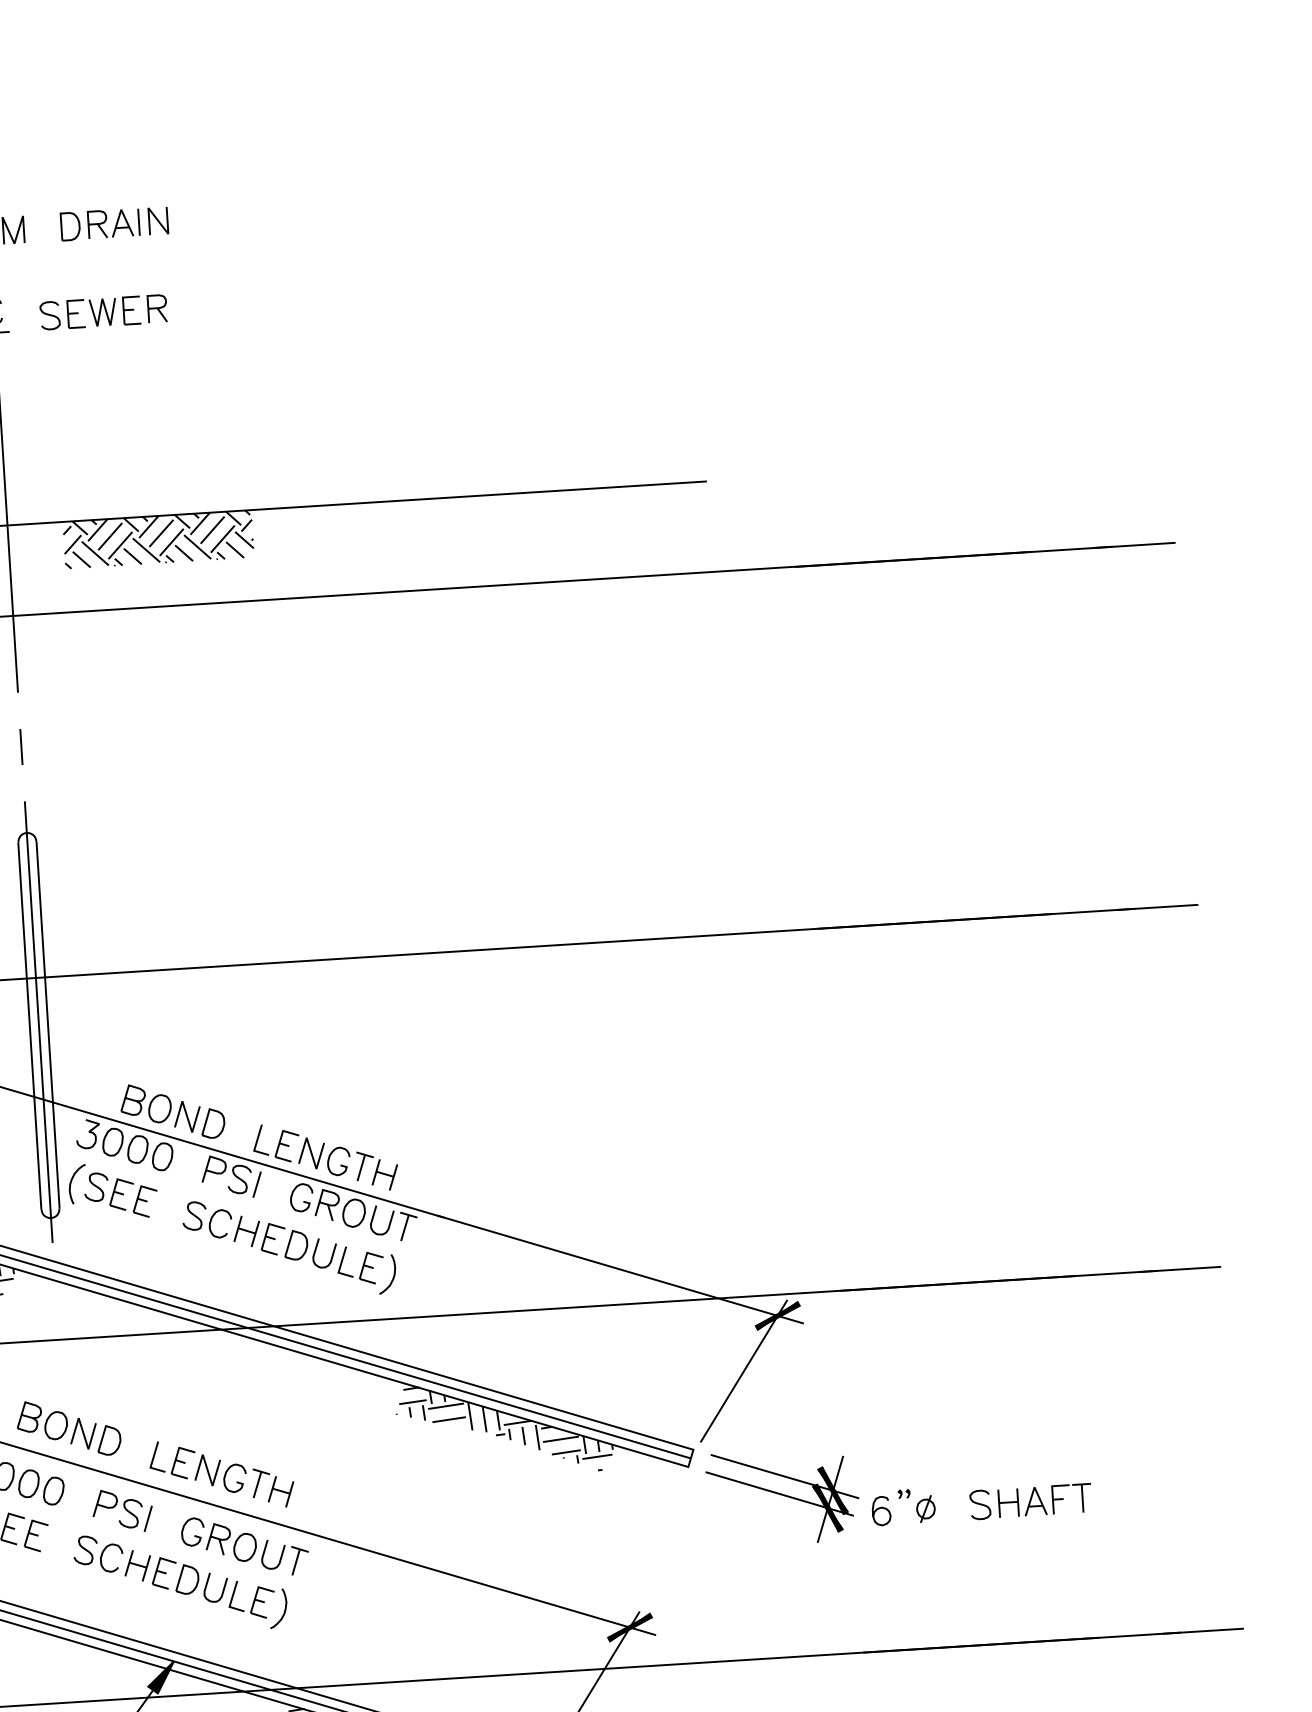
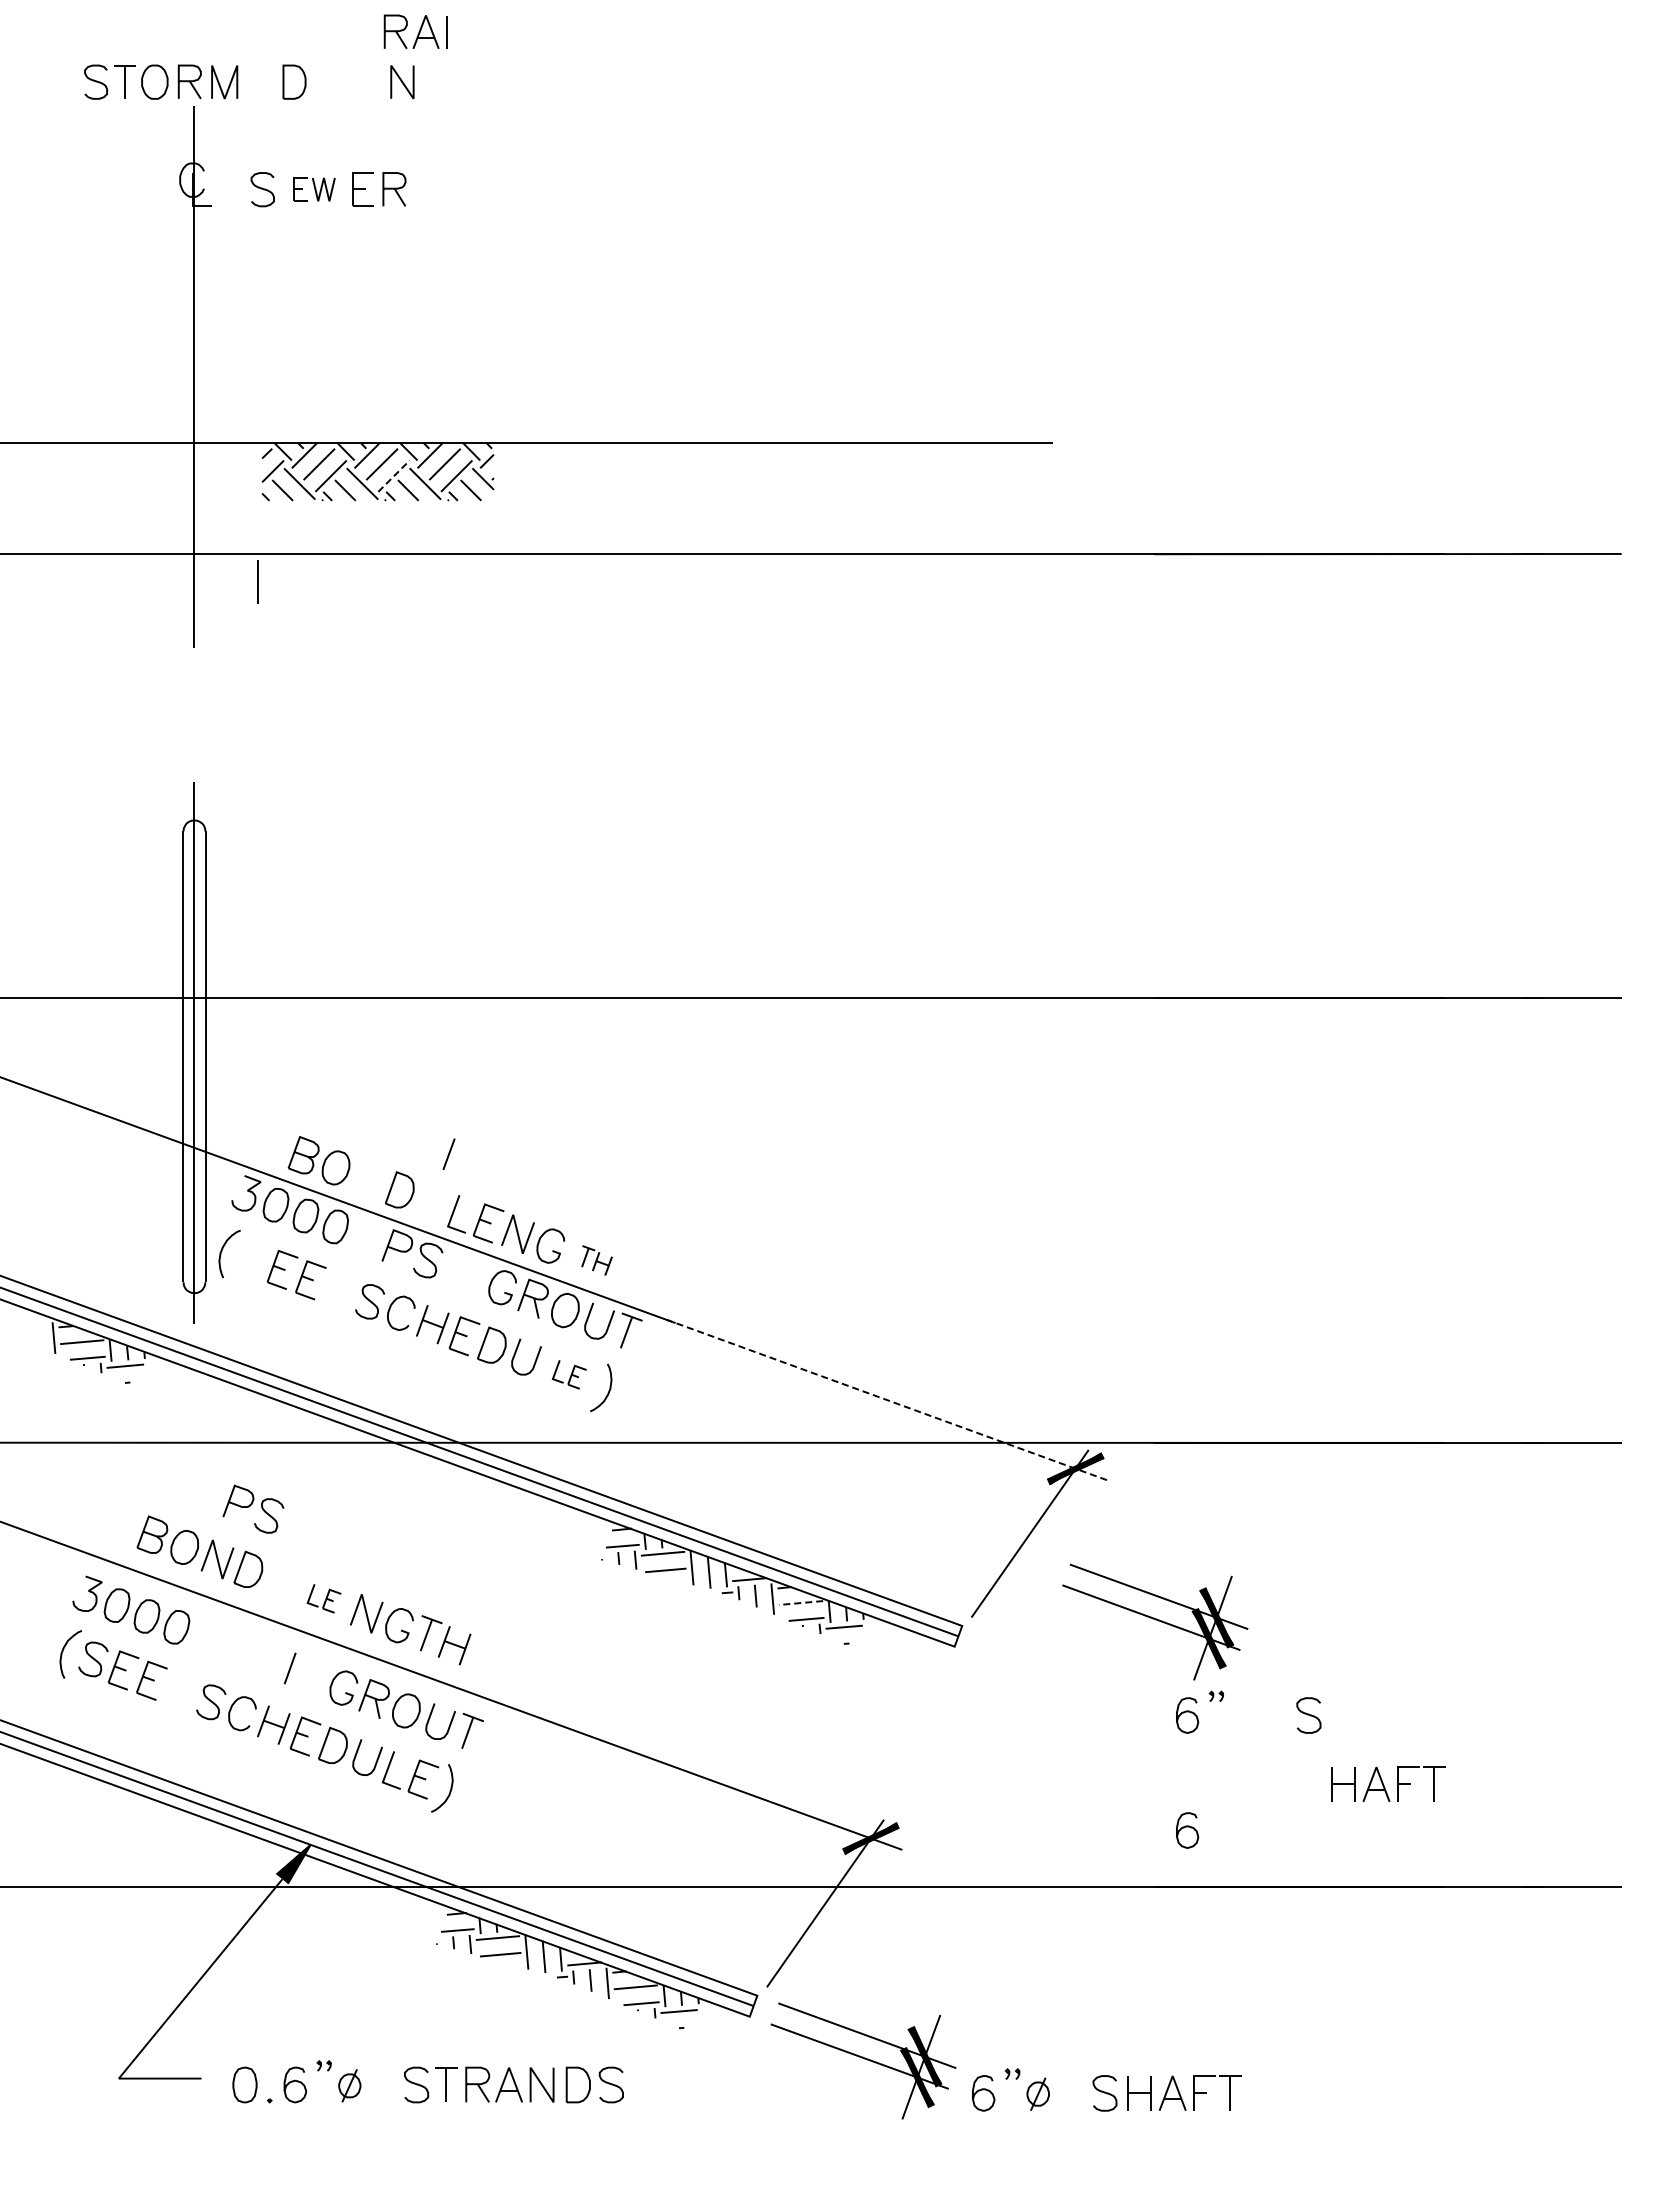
part: (113, 223) -> (415, 31), moved
part: (92, 312) -> (314, 189), size x0.7
line: (172, 541) -> (394, 475), solid -> dashed
line: (20, 746) -> (257, 581), moved
line: (186, 1116) -> (368, 1179), removed
part: (376, 1170) -> (596, 1260), size x0.6
line: (256, 1184) -> (448, 1153), moved
curve: (96, 1186) -> (252, 1258), removed
part: (360, 1265) -> (569, 1374), size x0.6
line: (620, 1269) -> (886, 1399), solid -> dashed
line: (560, 1439) -> (800, 1603), solid -> dashed
part: (171, 1460) -> (323, 1598), size x0.6
part: (783, 1496) -> (1155, 1621), moved
part: (1045, 1500) -> (1388, 1783), moved
part: (117, 1508) -> (253, 1508), moved
part: (925, 1508) -> (1241, 1715), removed
curve: (887, 1602) -> (1187, 1827), added

